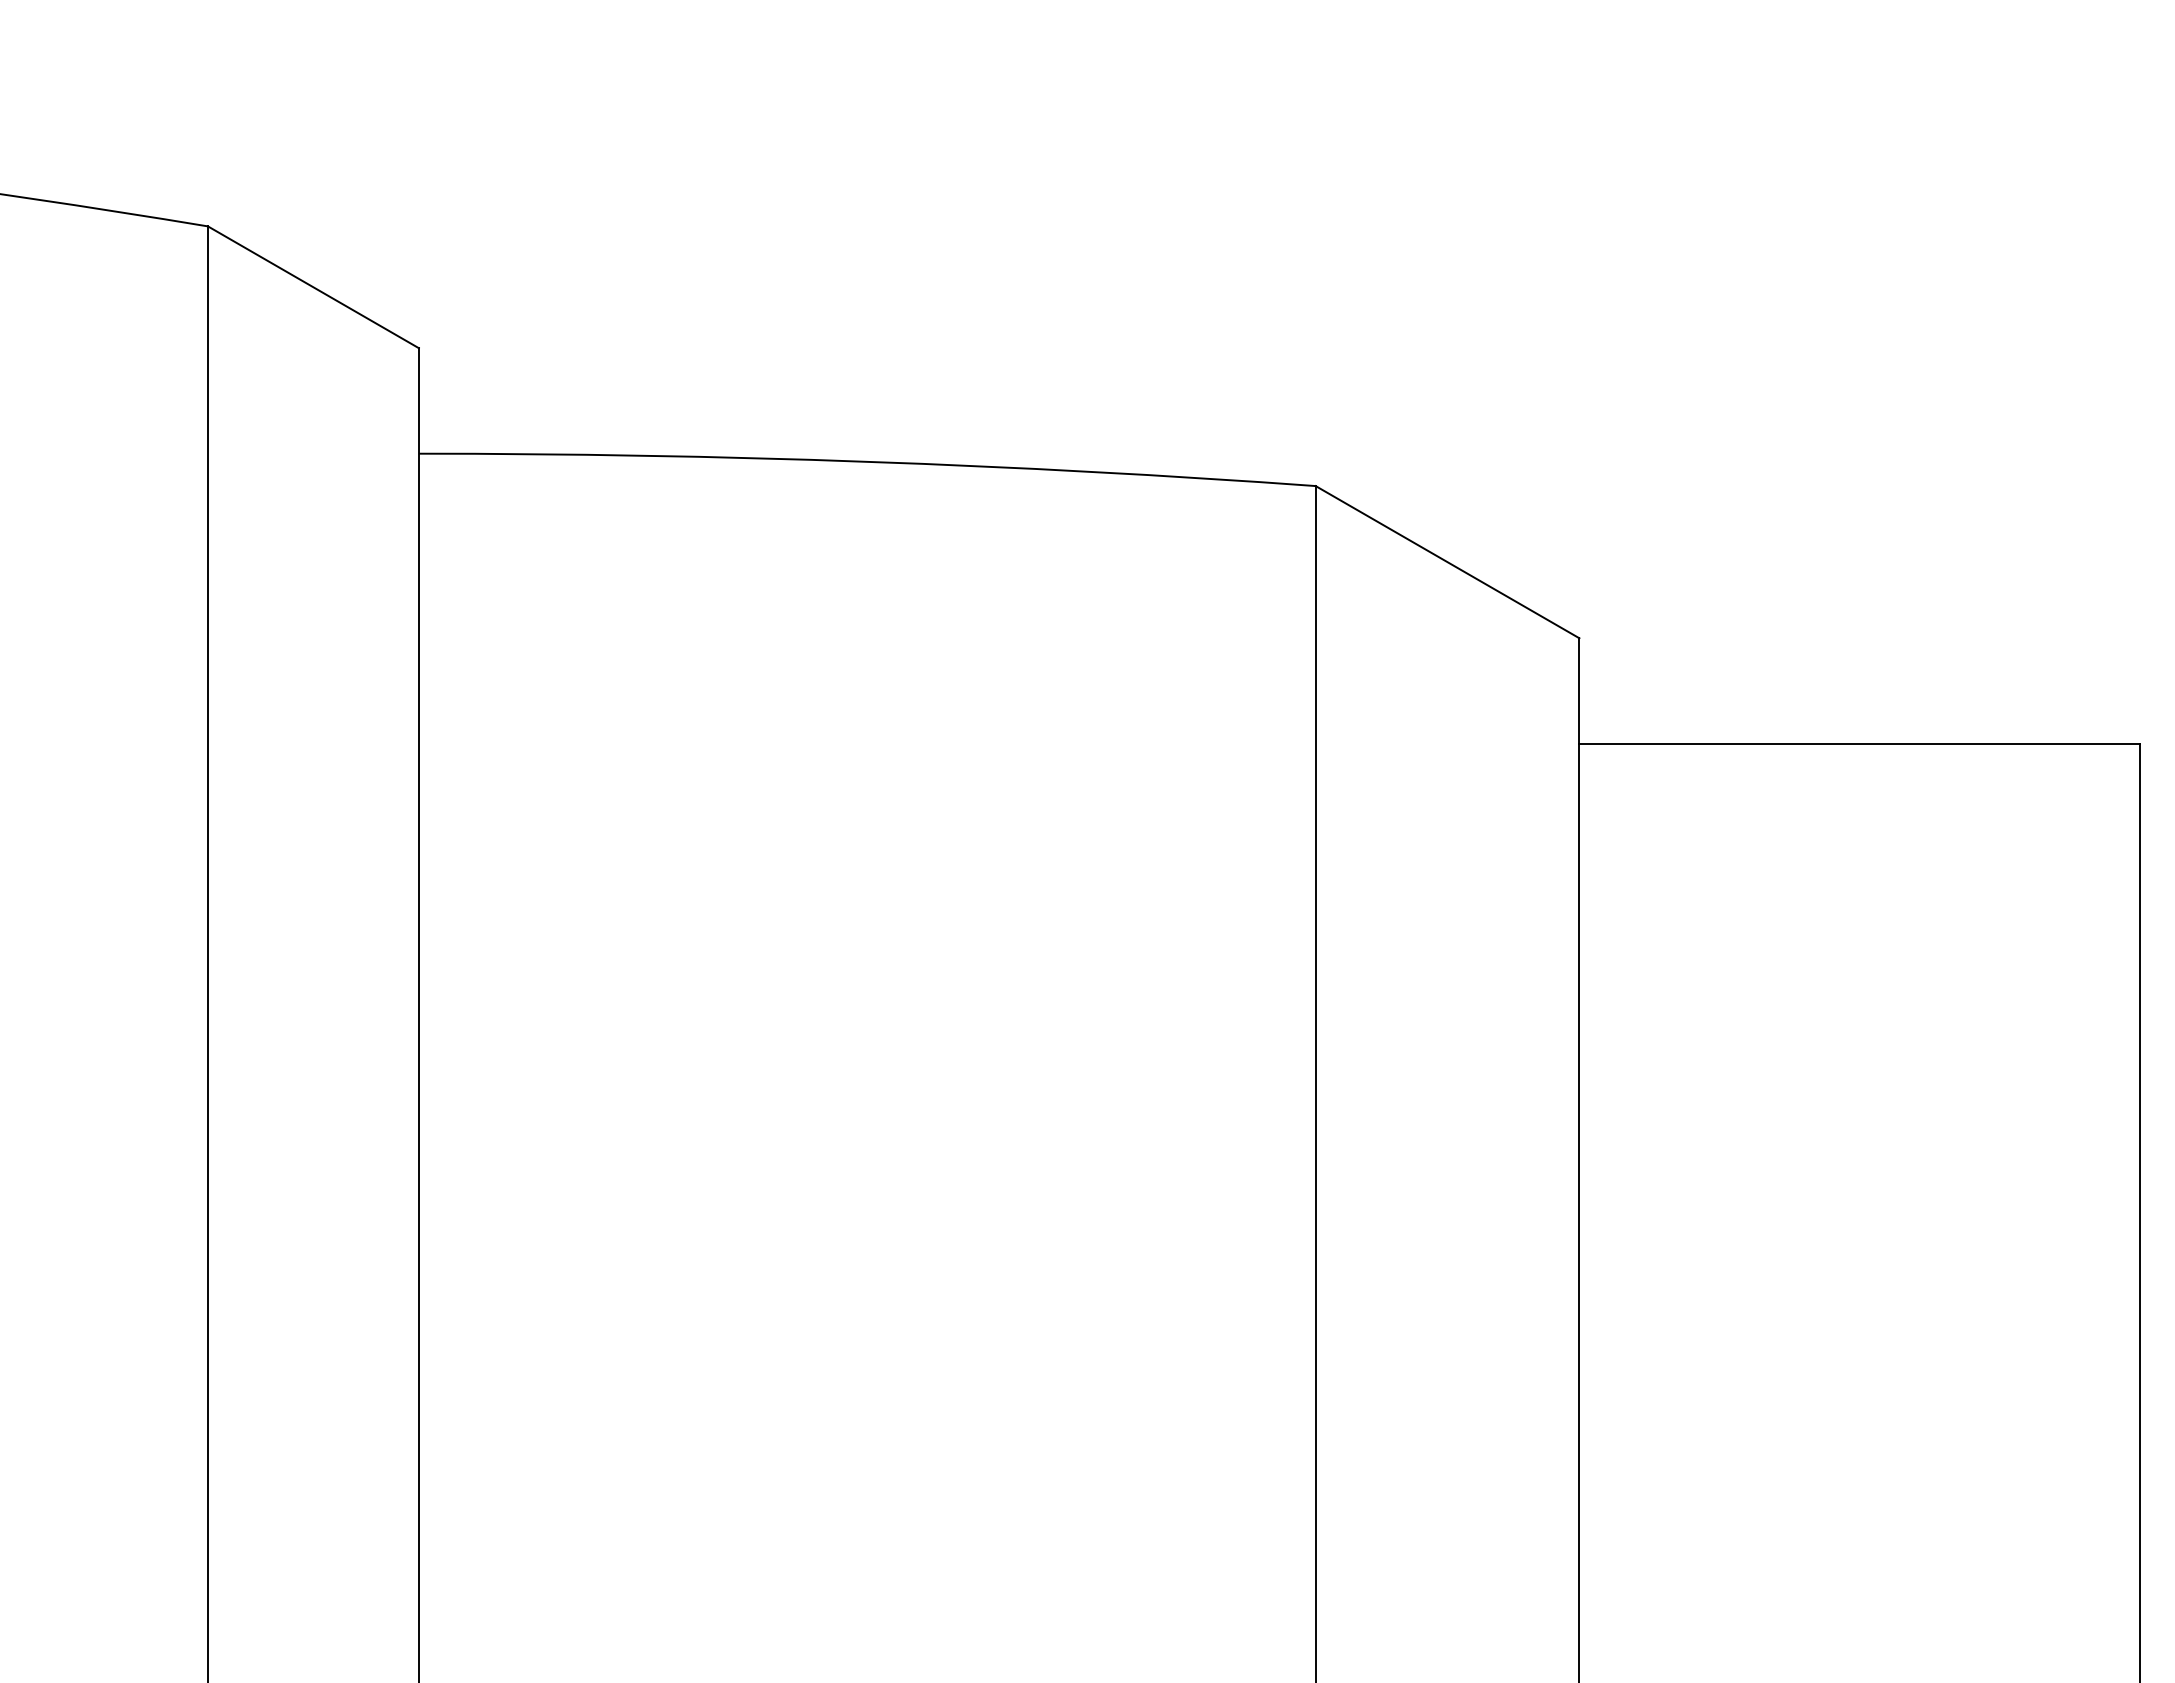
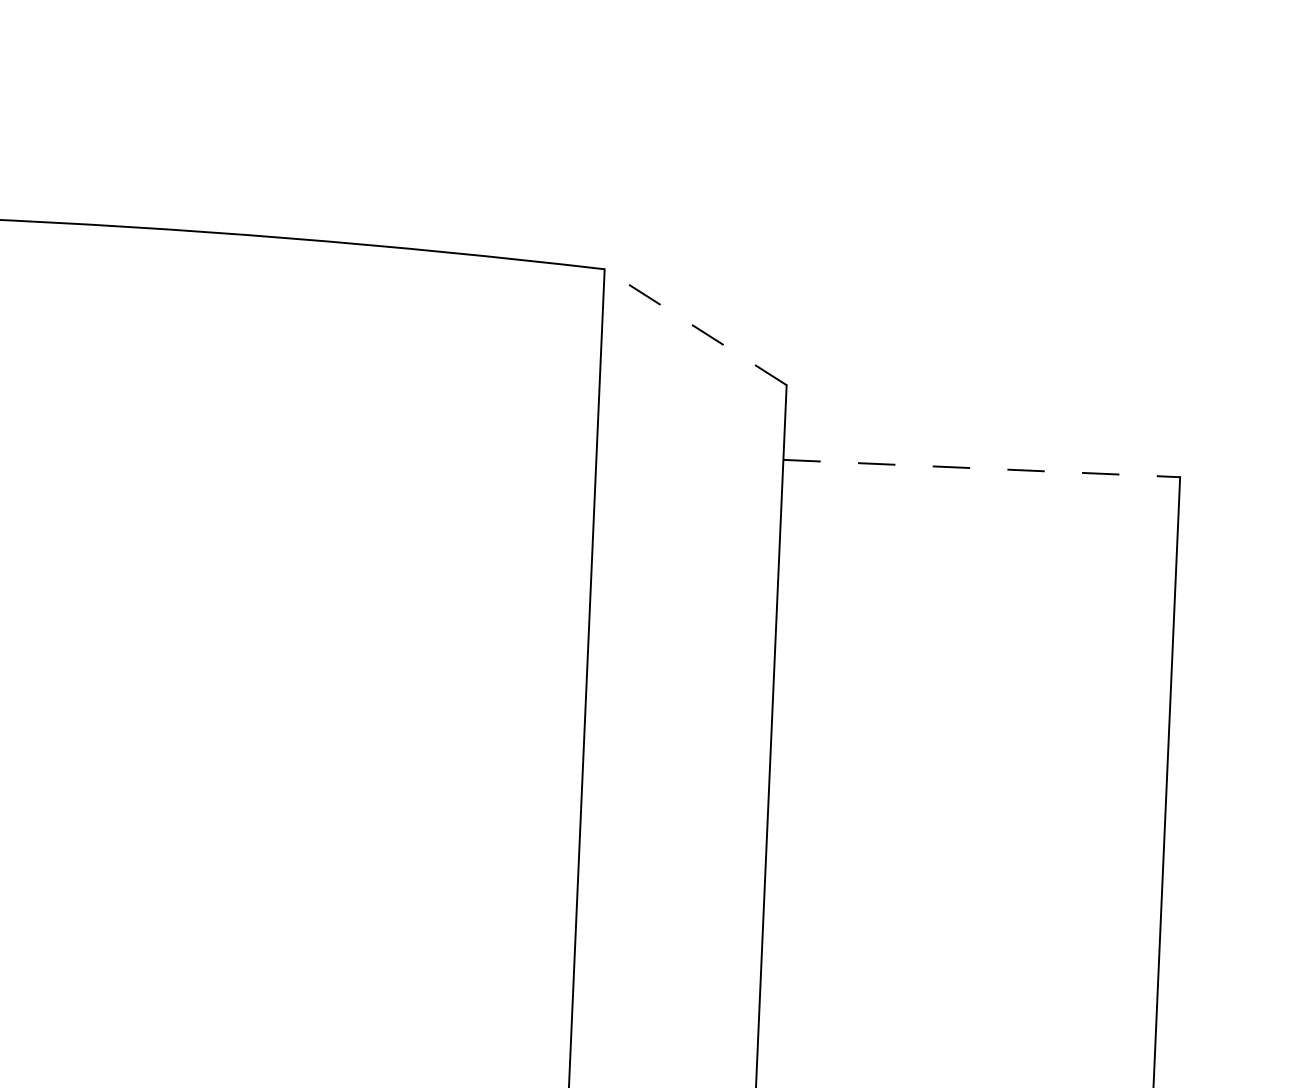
line: (1447, 561) -> (695, 326), solid -> dashed
line: (1860, 743) -> (982, 468), solid -> dashed

